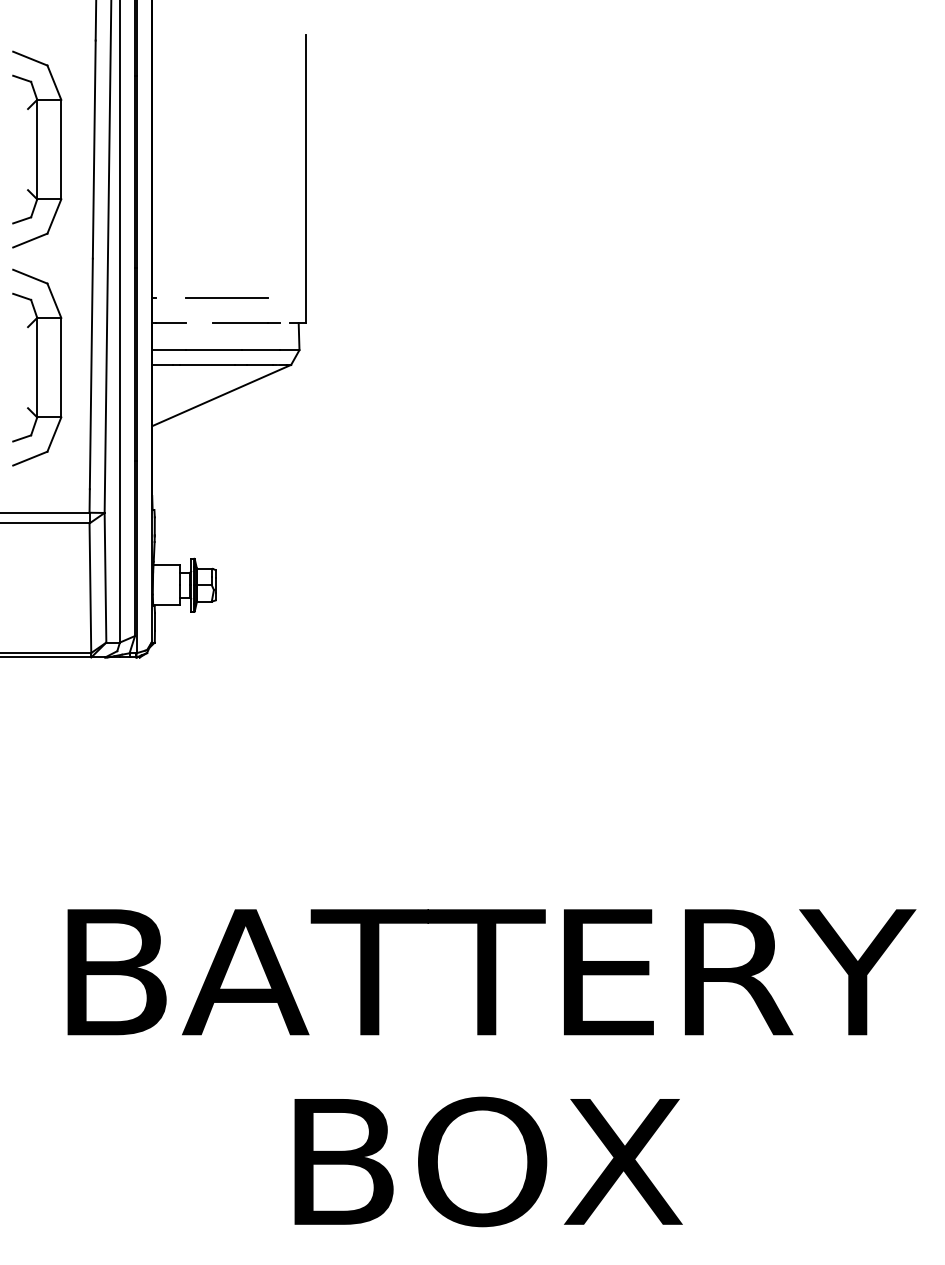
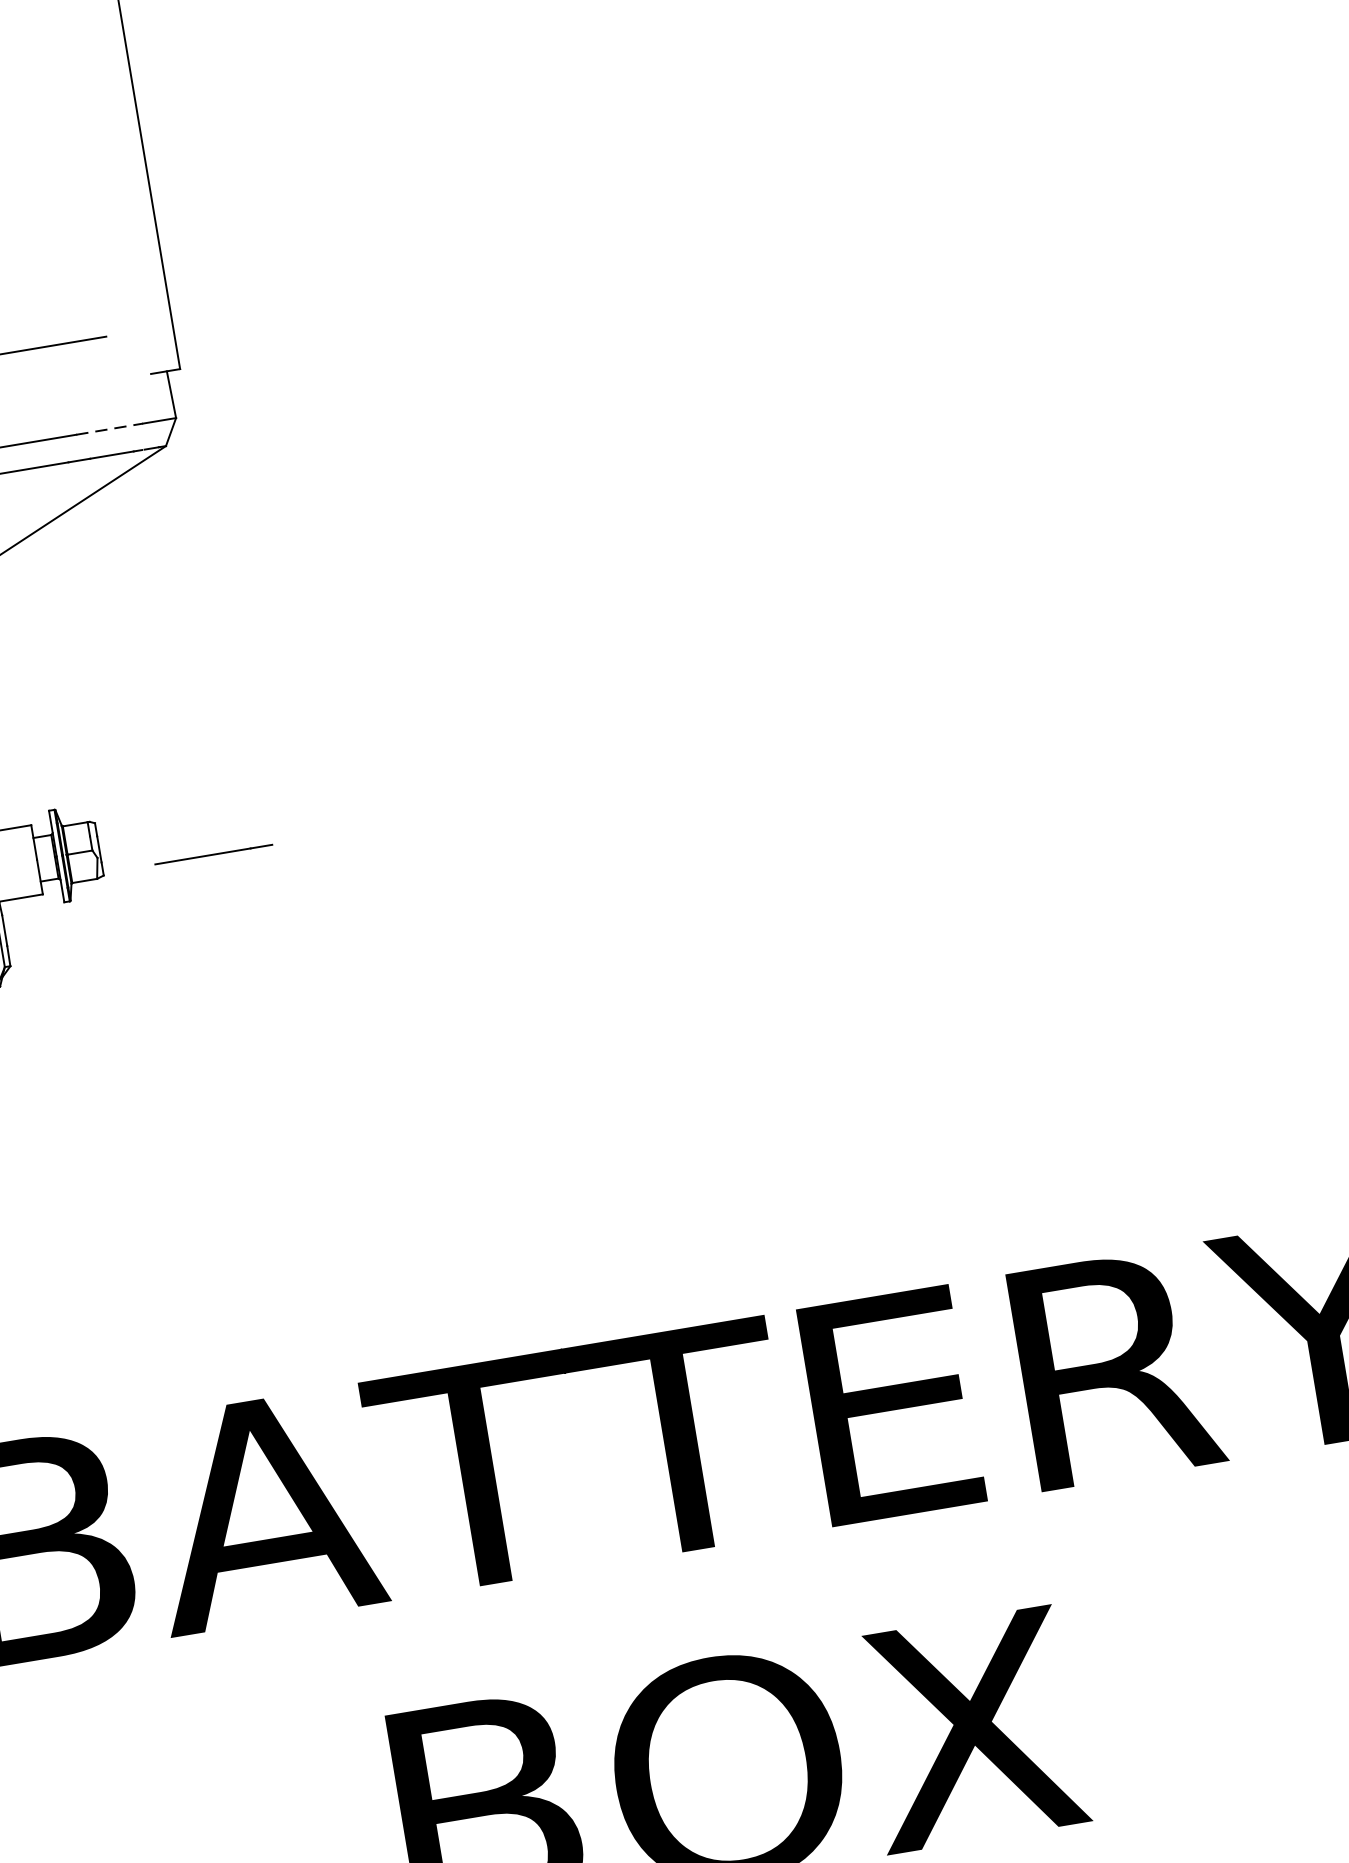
line: (246, 322) -> (213, 853), moved
line: (261, 350) -> (110, 429), solid -> dashed

